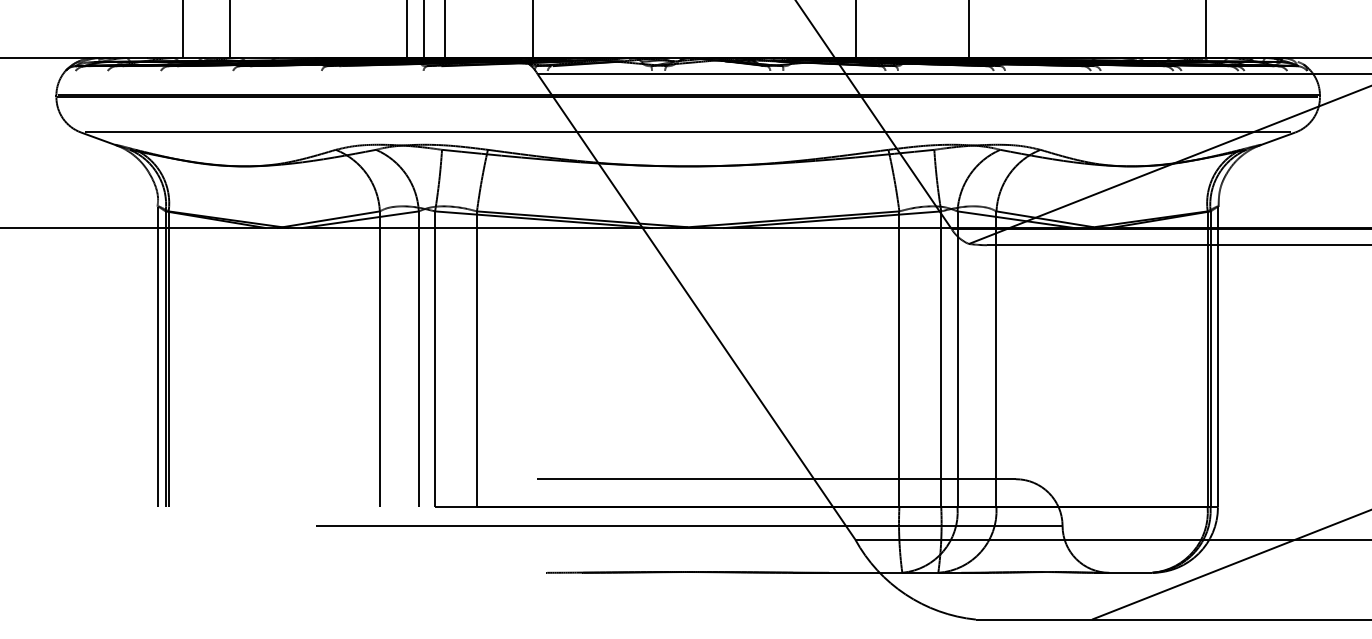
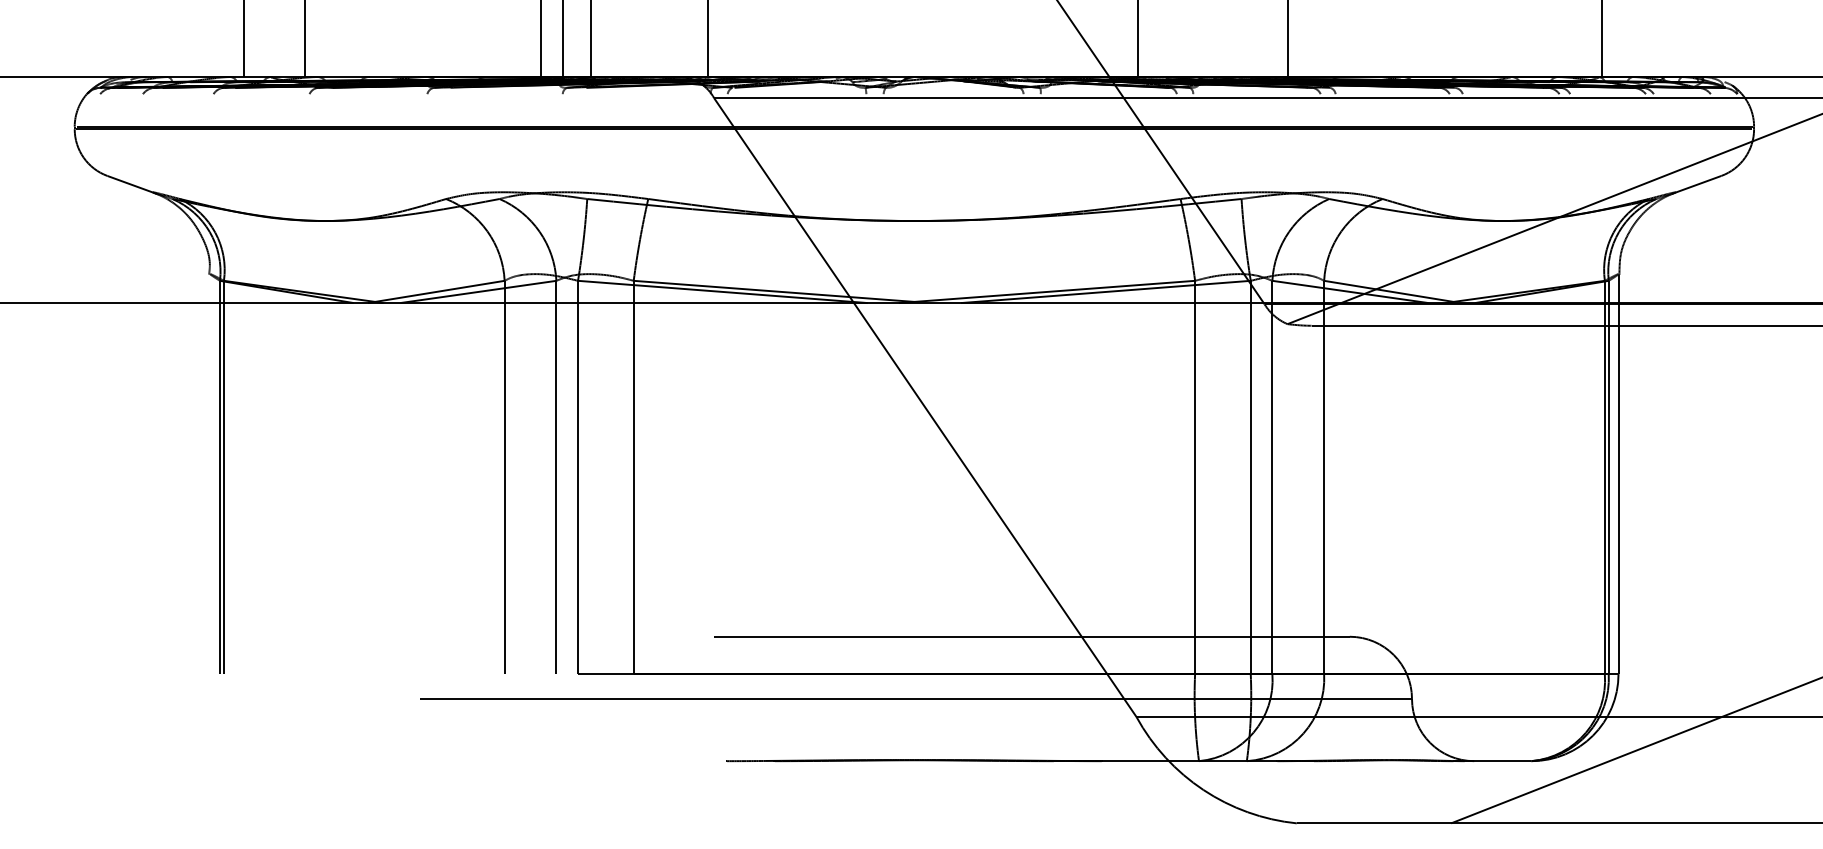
line: (687, 132) -> (913, 175), removed
line: (158, 357) -> (210, 474), removed

